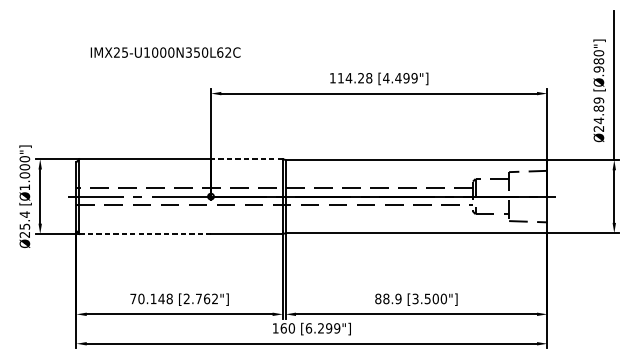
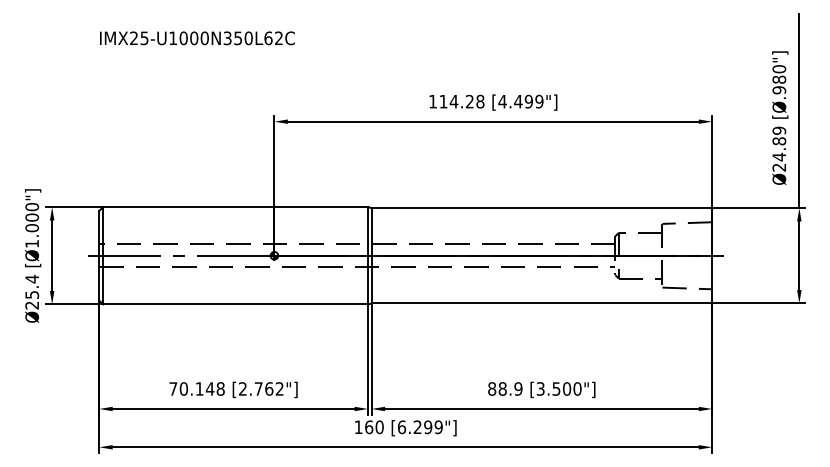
text: (165, 52) -> (197, 38), moved
line: (247, 159) -> (321, 207), dashed -> solid
line: (144, 234) -> (188, 304), dashed -> solid

